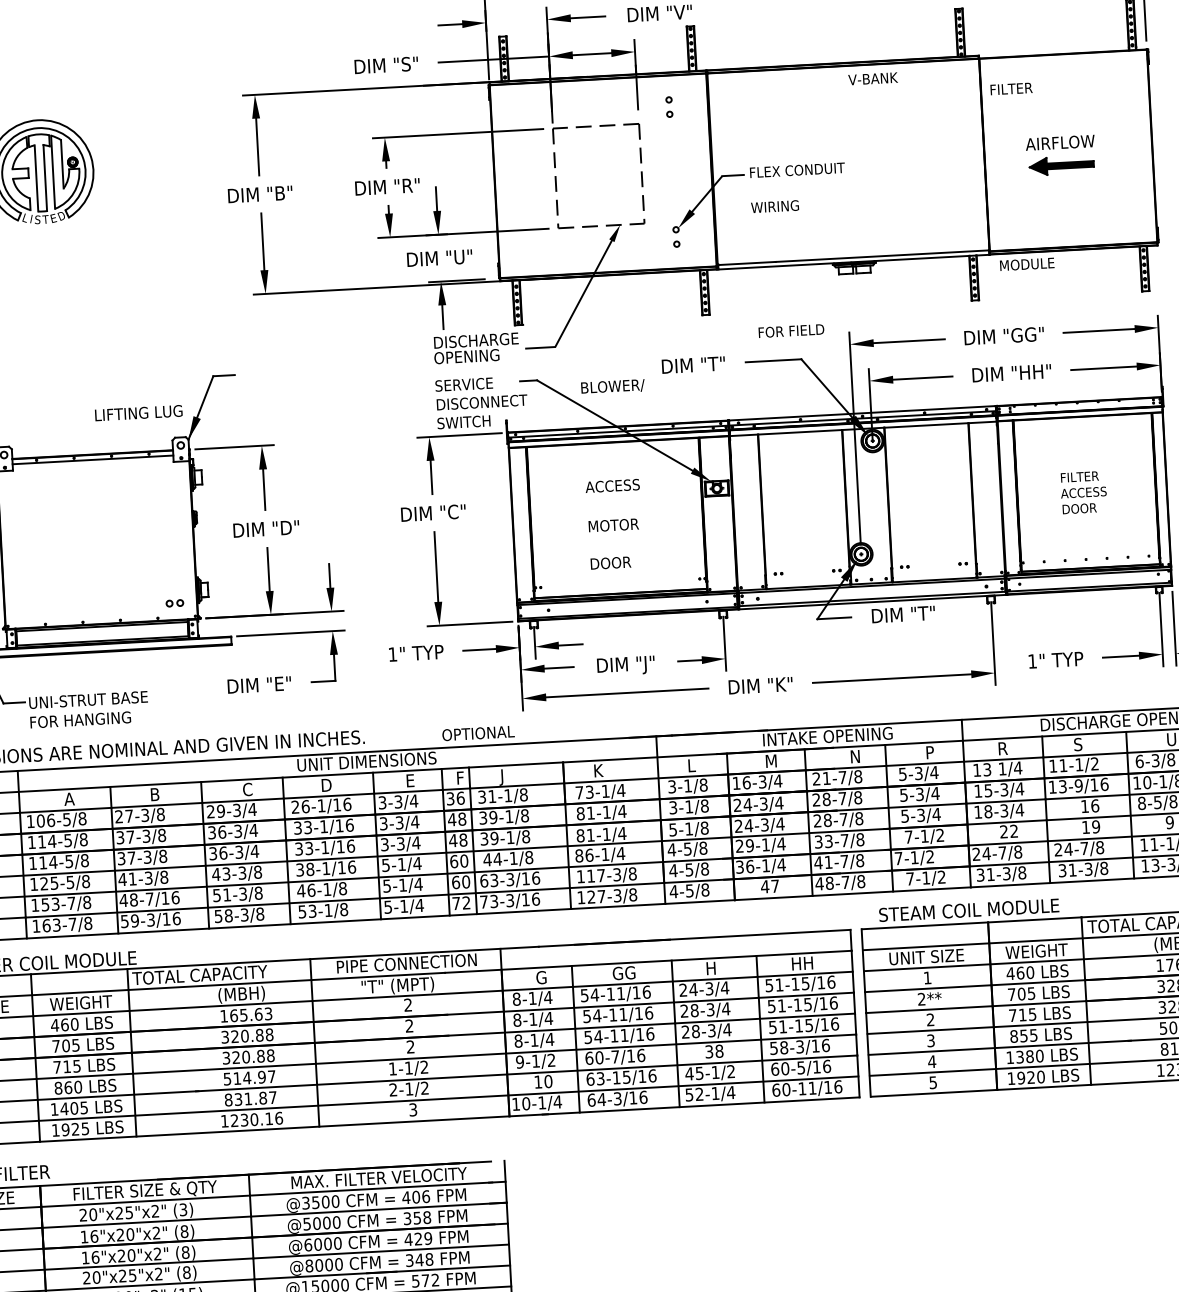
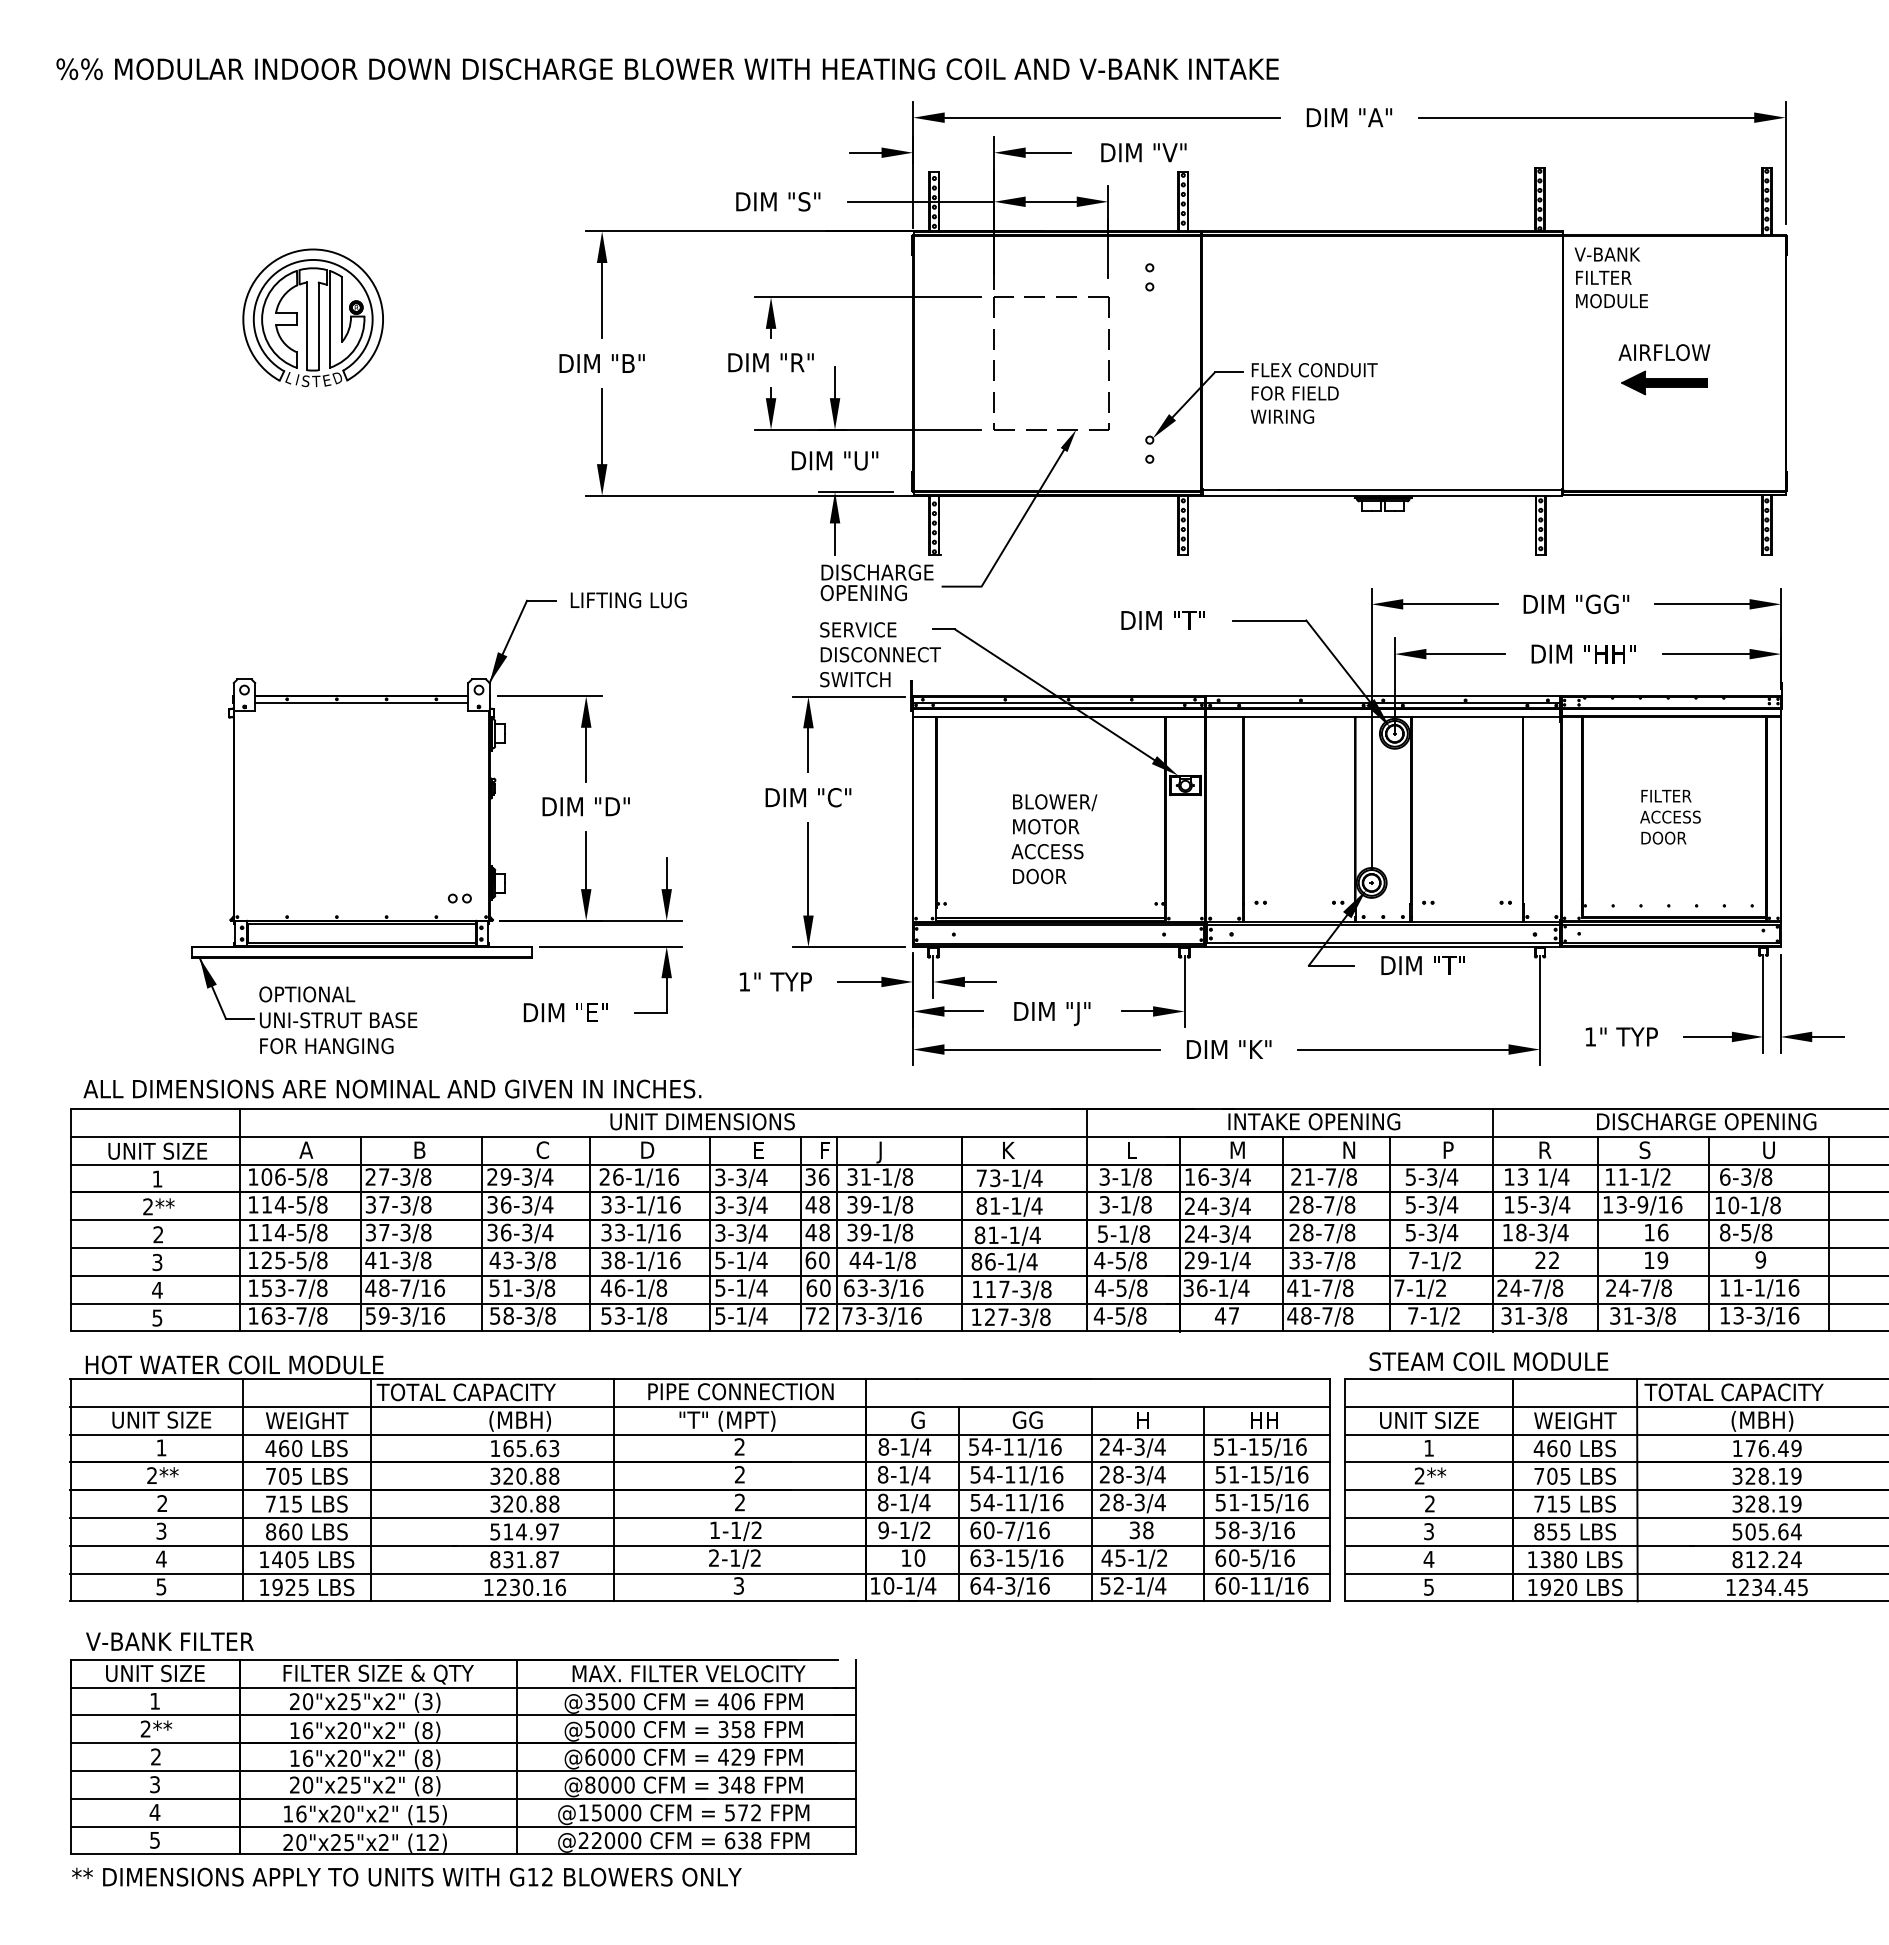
text: (873, 78) -> (1607, 254), moved
text: (1026, 264) -> (1611, 301), moved
text: (790, 331) -> (1294, 393), moved
text: (613, 386) -> (1055, 802), moved
text: (138, 413) -> (628, 600), moved
text: (612, 485) -> (1047, 851), moved
text: (478, 733) -> (307, 994), moved

